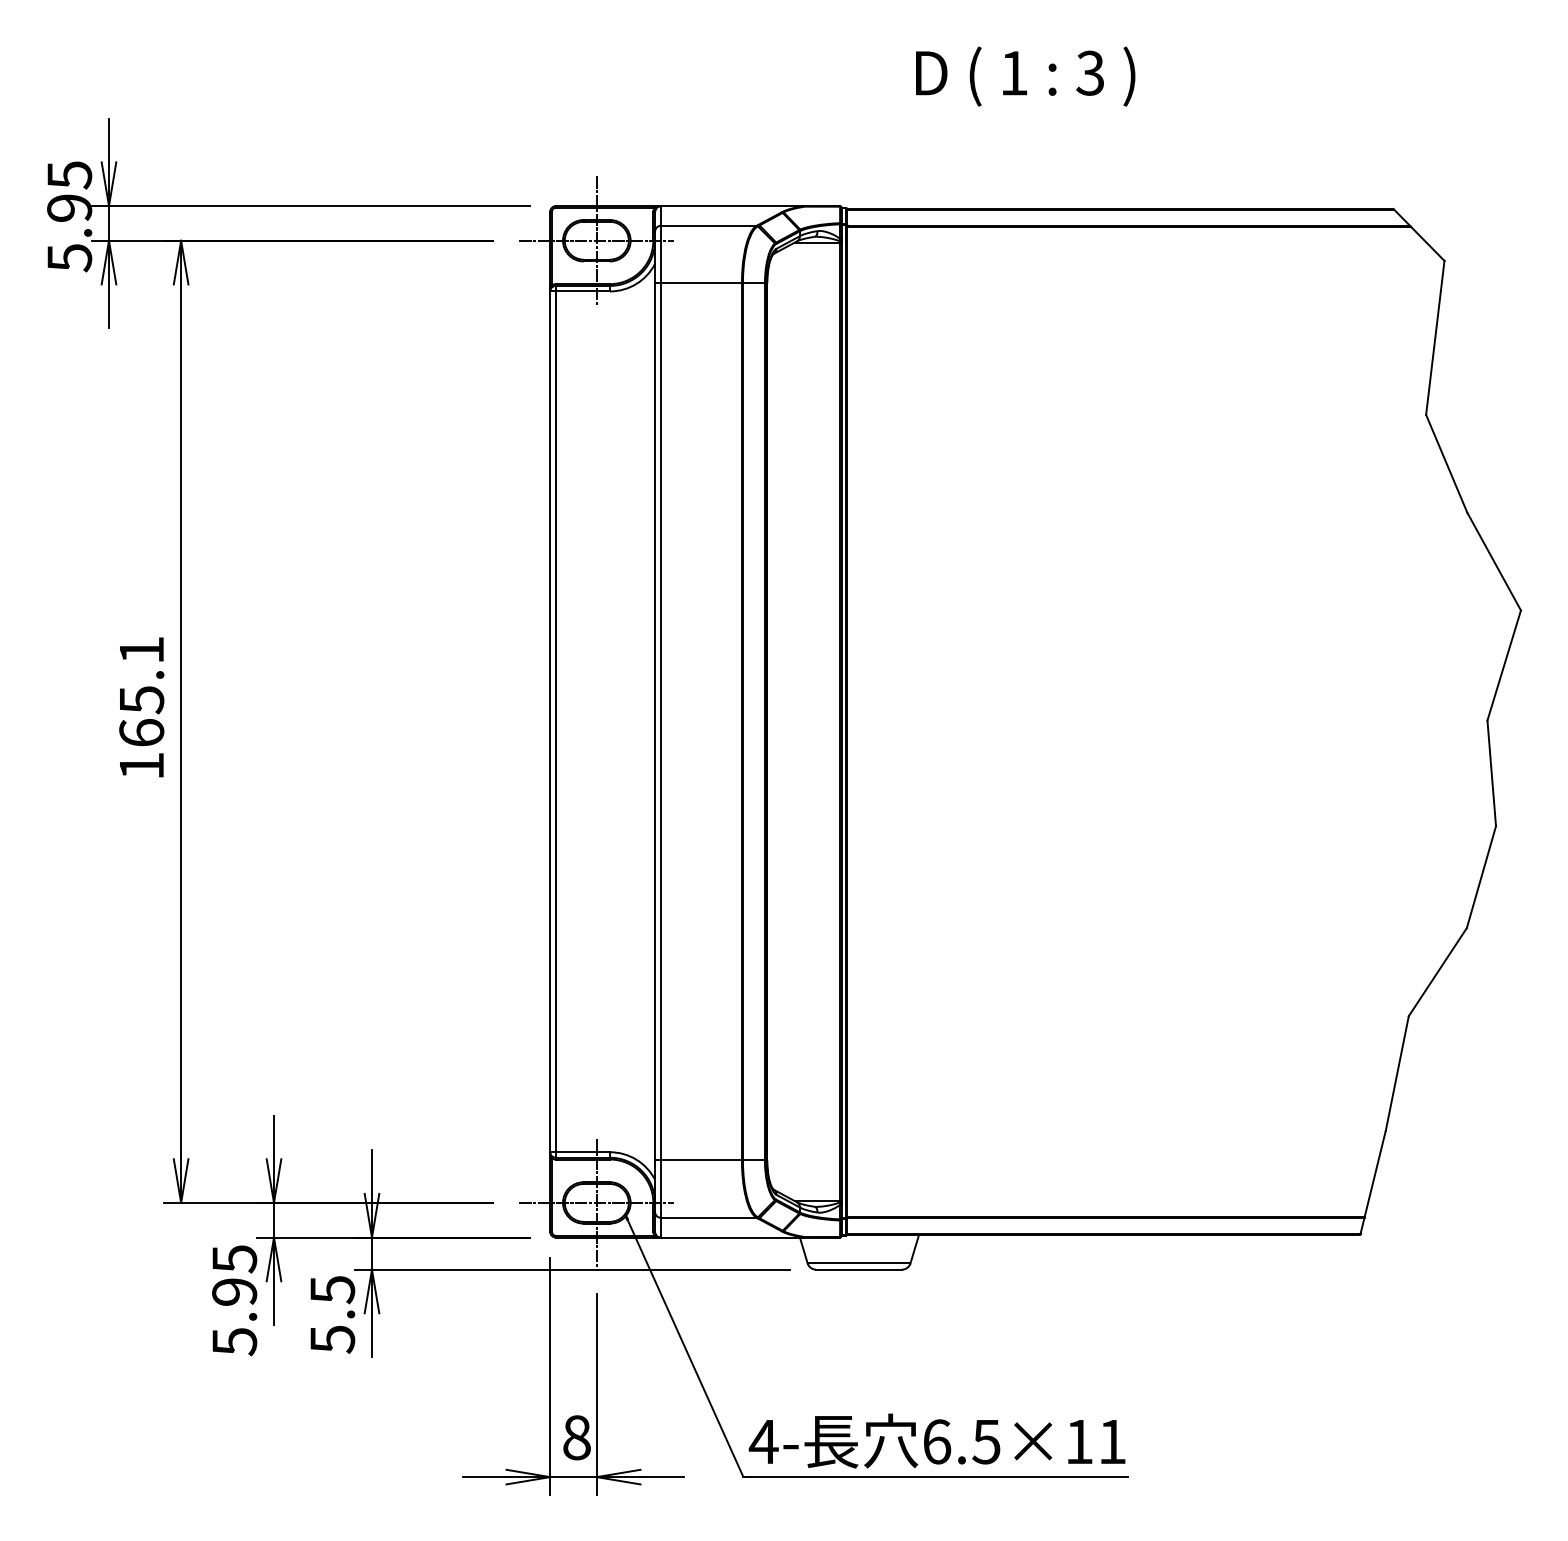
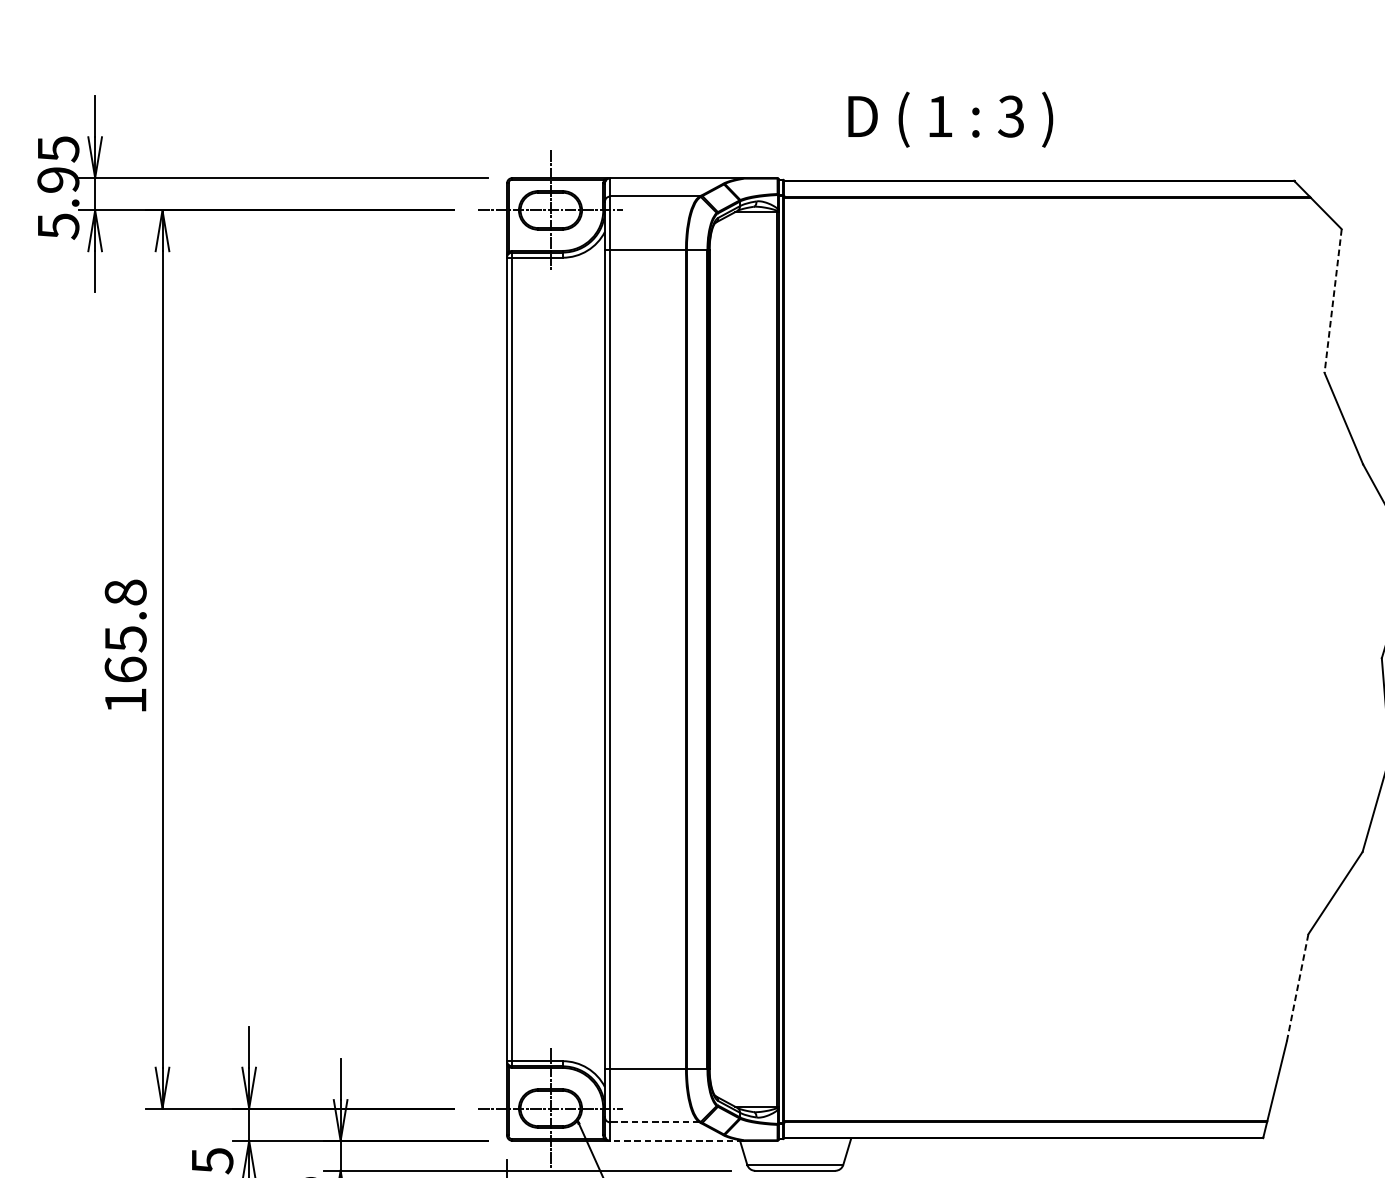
text: (1025, 76) -> (950, 119), moved
line: (1435, 337) -> (1333, 300), solid -> dashed
text: (141, 649) -> (125, 591), 165.1 -> 165.8
line: (1397, 1073) -> (1297, 987), solid -> dashed
line: (708, 1217) -> (654, 1122), solid -> dashed
line: (731, 1237) -> (676, 1140), solid -> dashed

